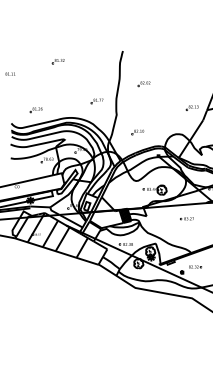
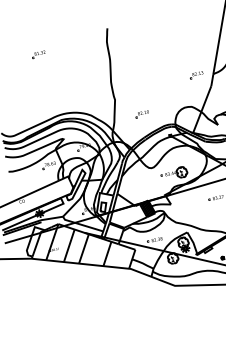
part: (143, 84) -> (137, 60), removed
part: (96, 101) -> (89, 89), removed
part: (35, 110) -> (24, 113), removed

